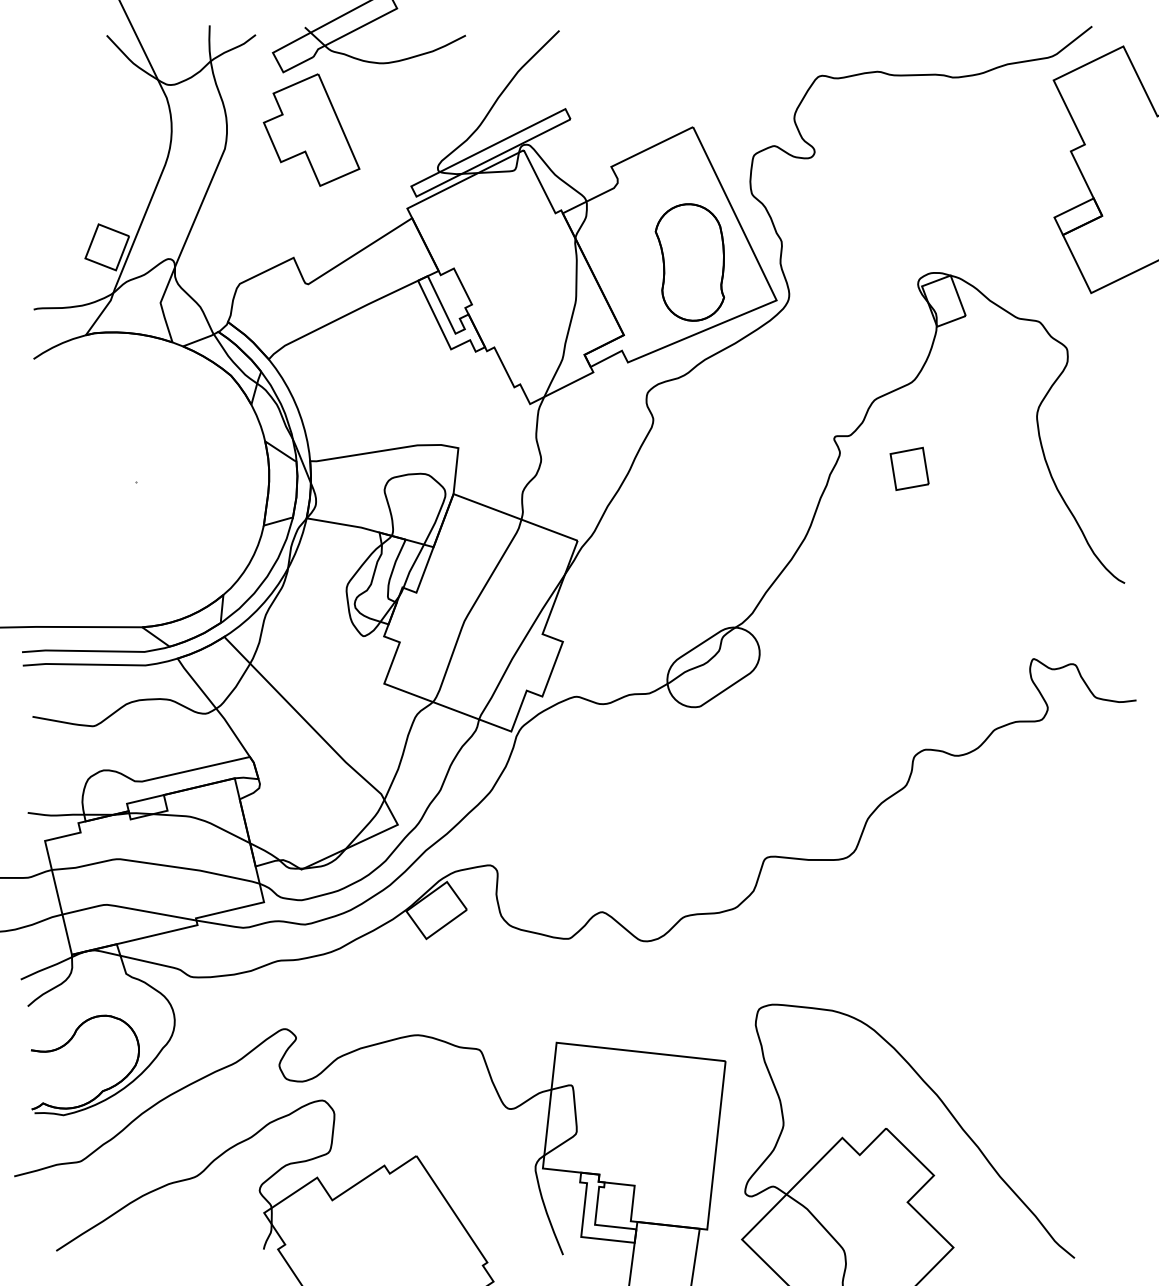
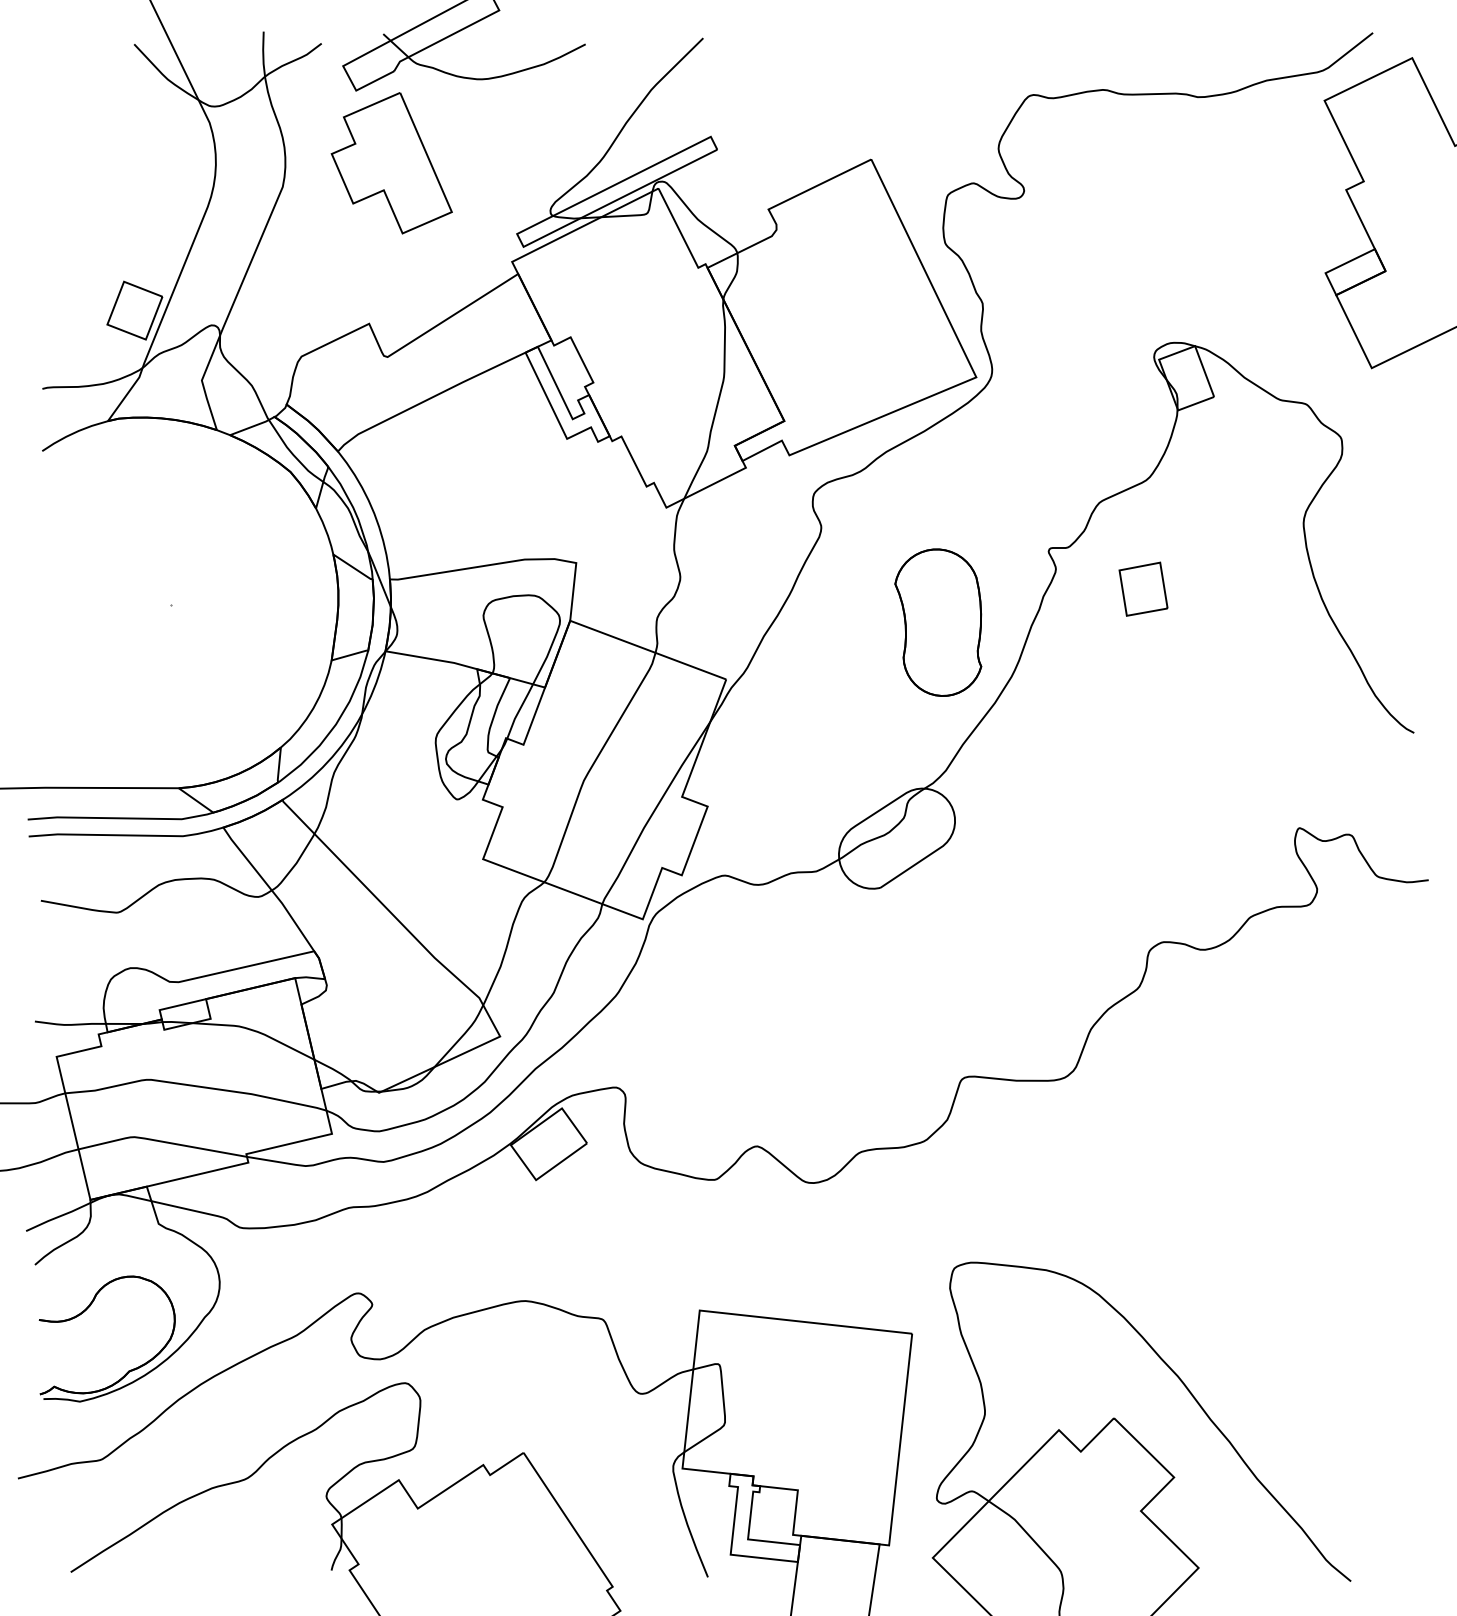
part: (690, 262) -> (938, 622), moved

